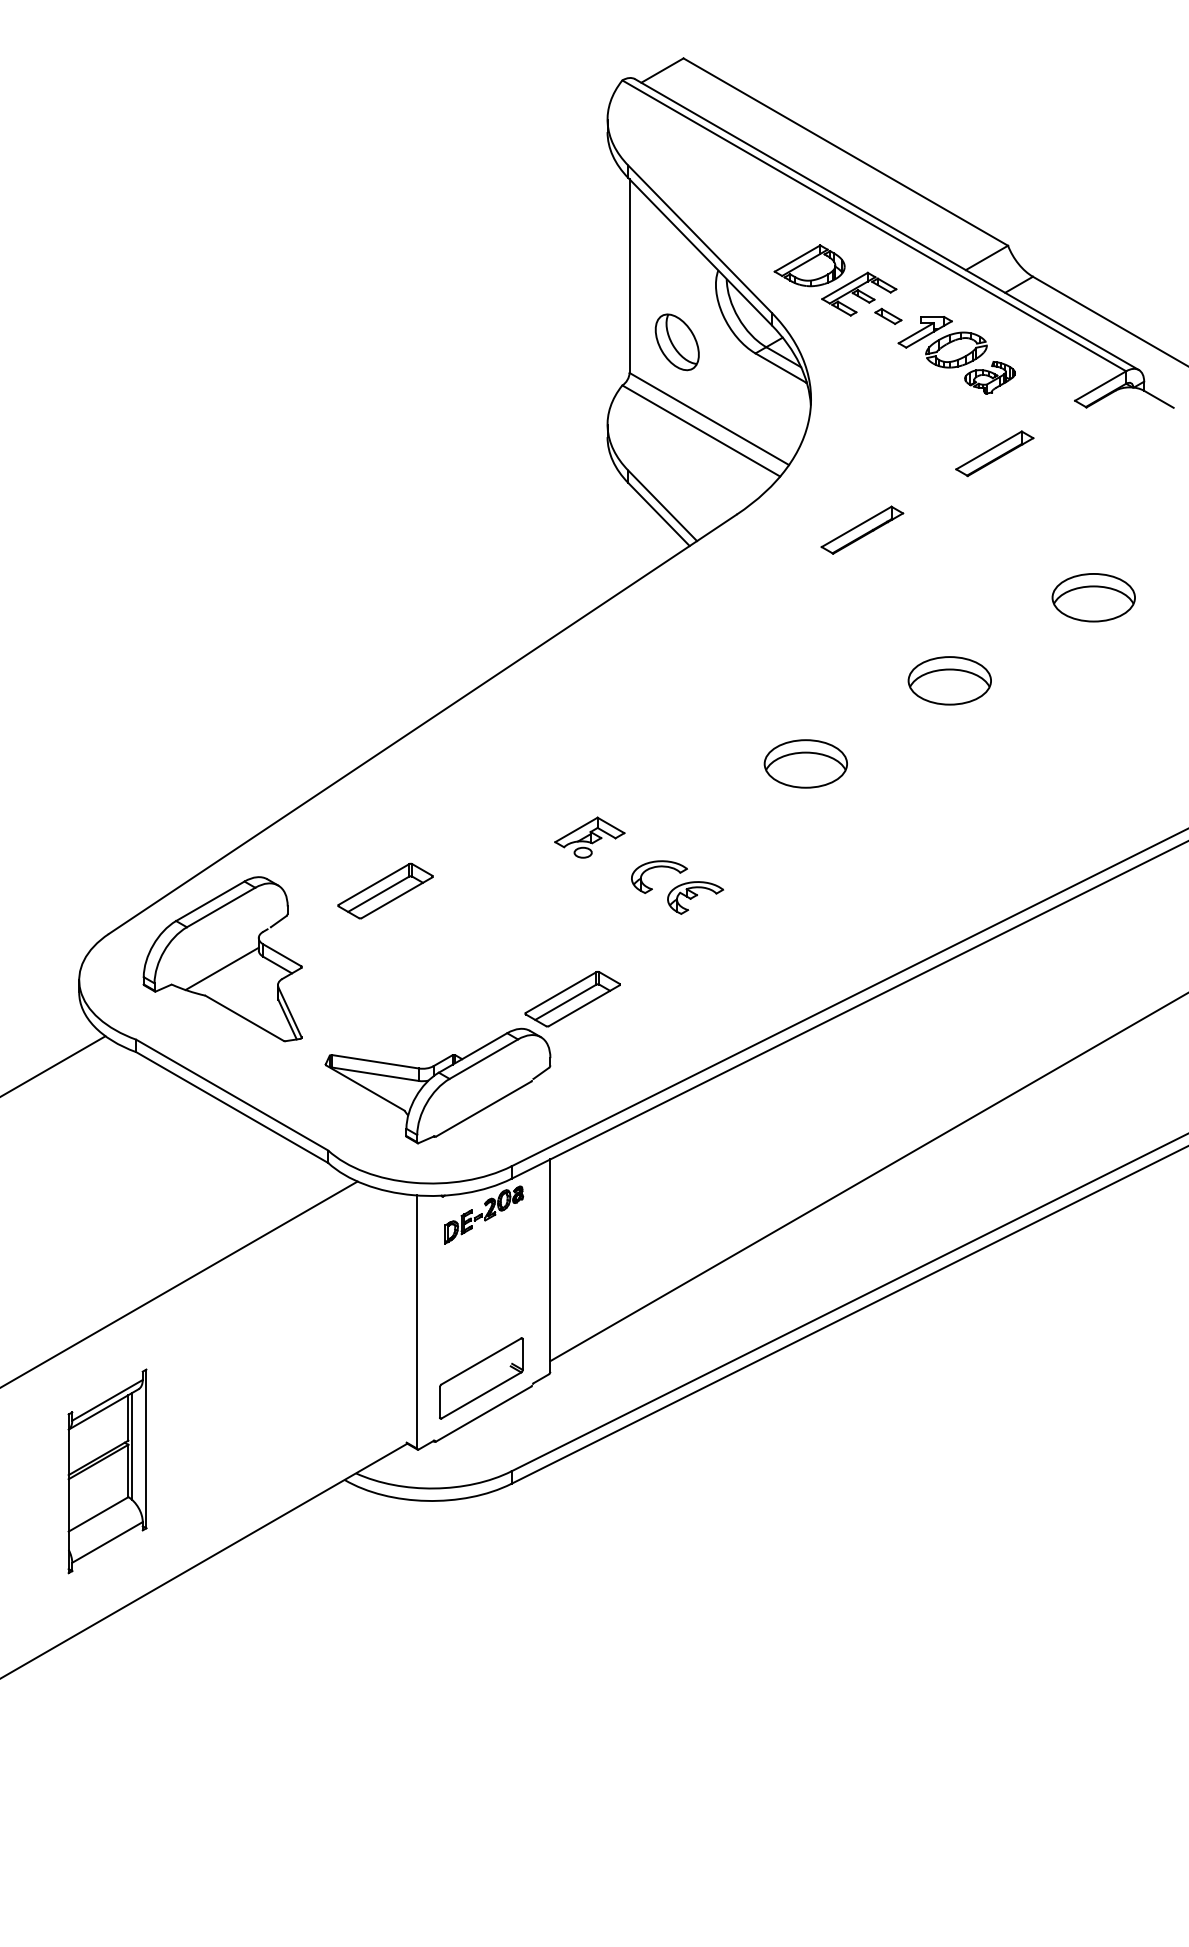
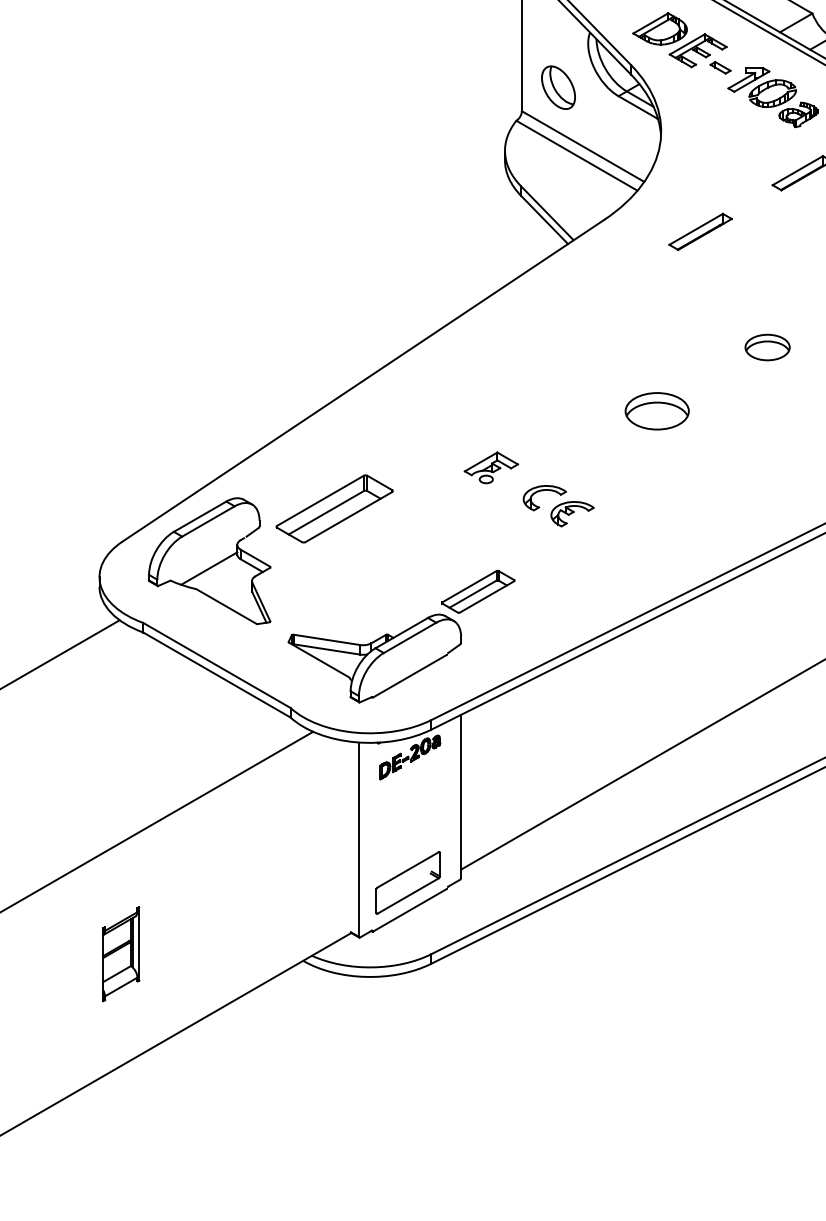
part: (949, 680) -> (767, 347), size x0.7
part: (385, 890) -> (334, 508), size x1.6
part: (107, 1471) -> (121, 954), size x0.6

